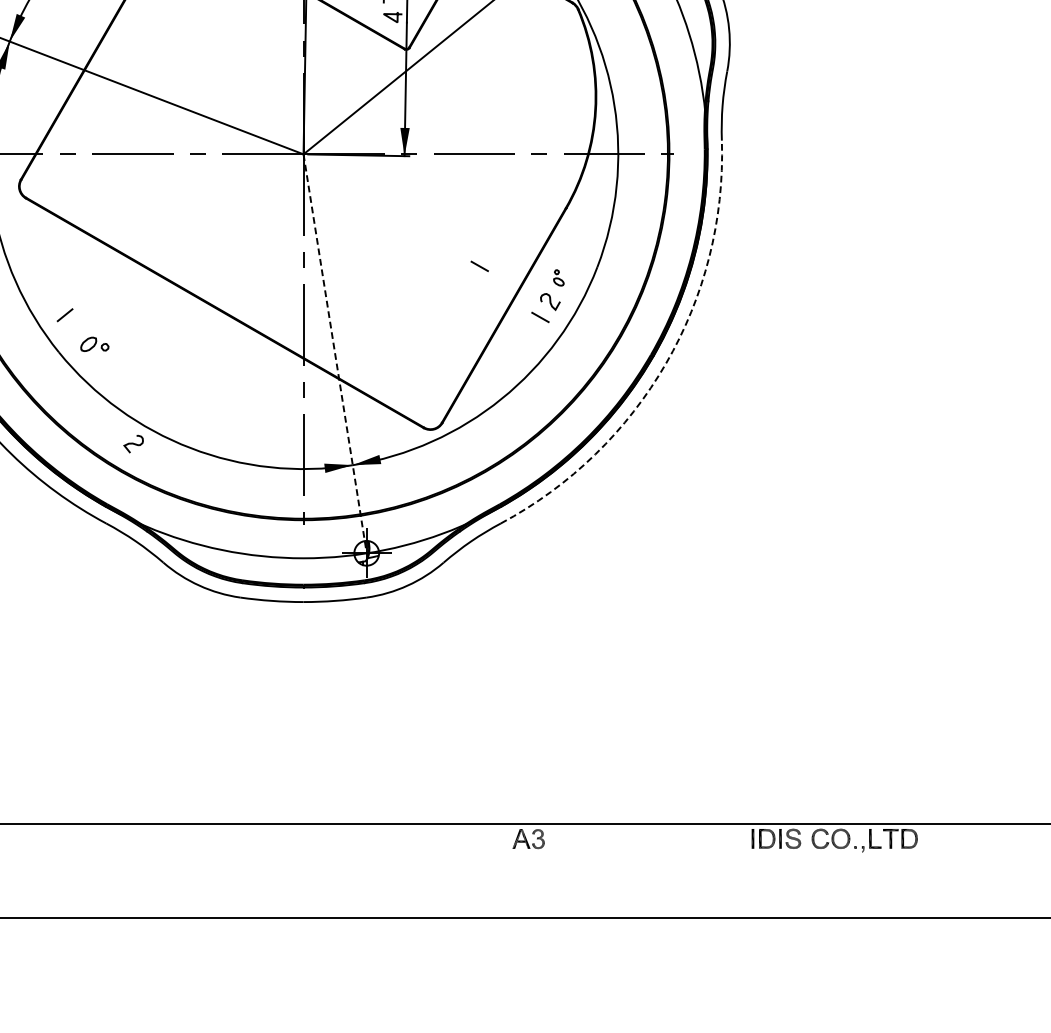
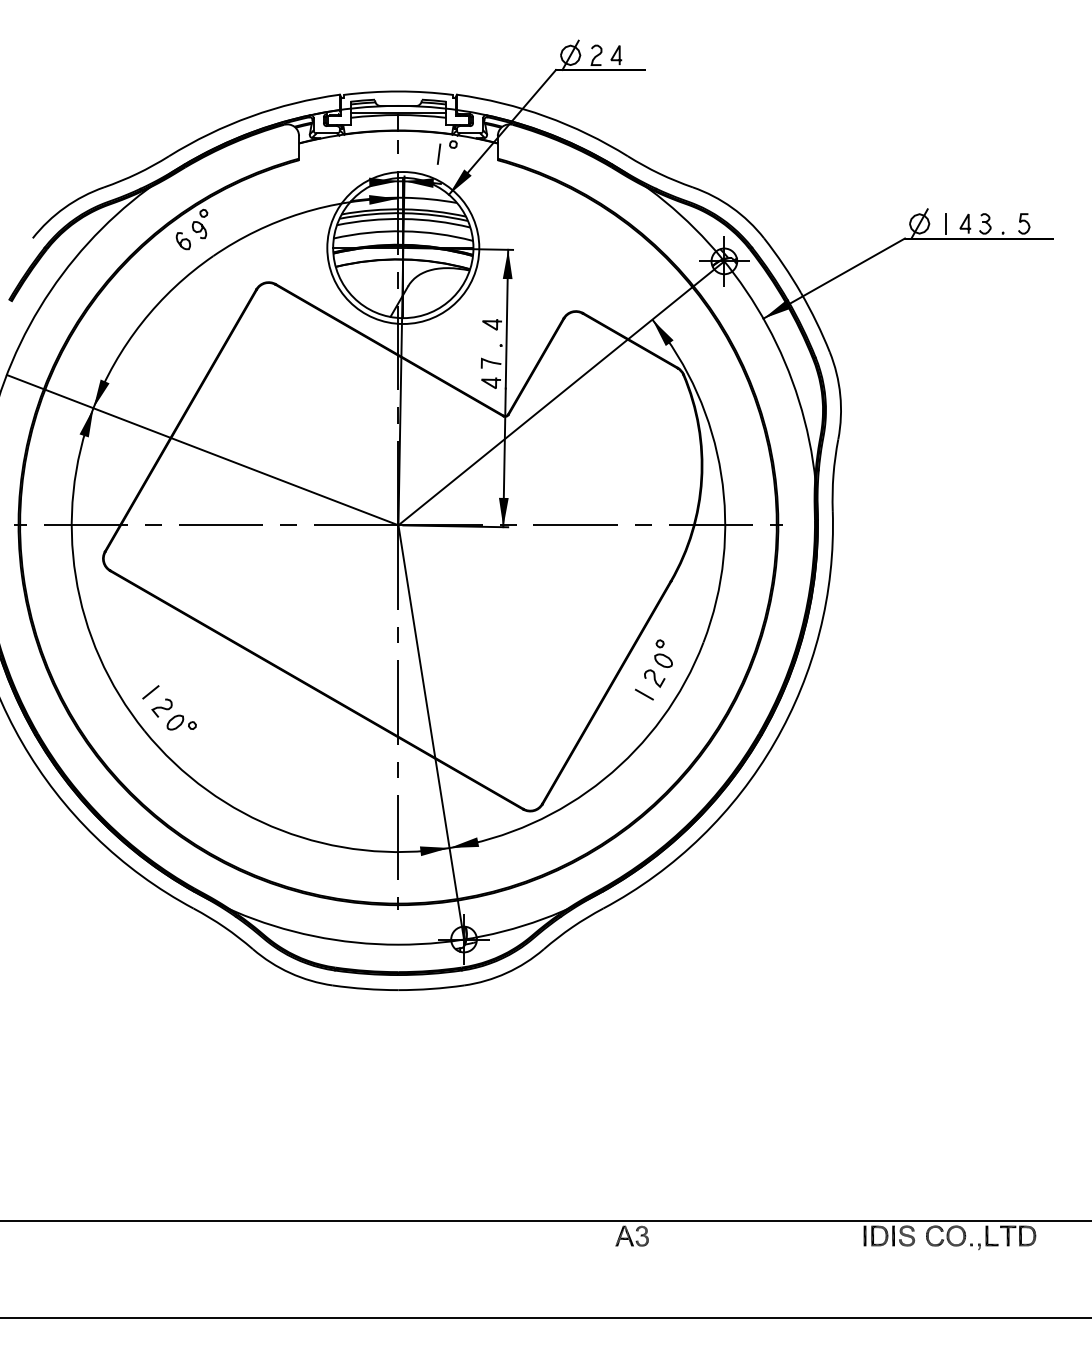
line: (479, 266) -> (581, 641), removed
part: (558, 277) -> (663, 653), size x1.67
line: (335, 353) -> (431, 732), dashed -> solid
arc: (665, 363) -> (774, 742), dashed -> solid
curve: (133, 443) -> (161, 707), moved

